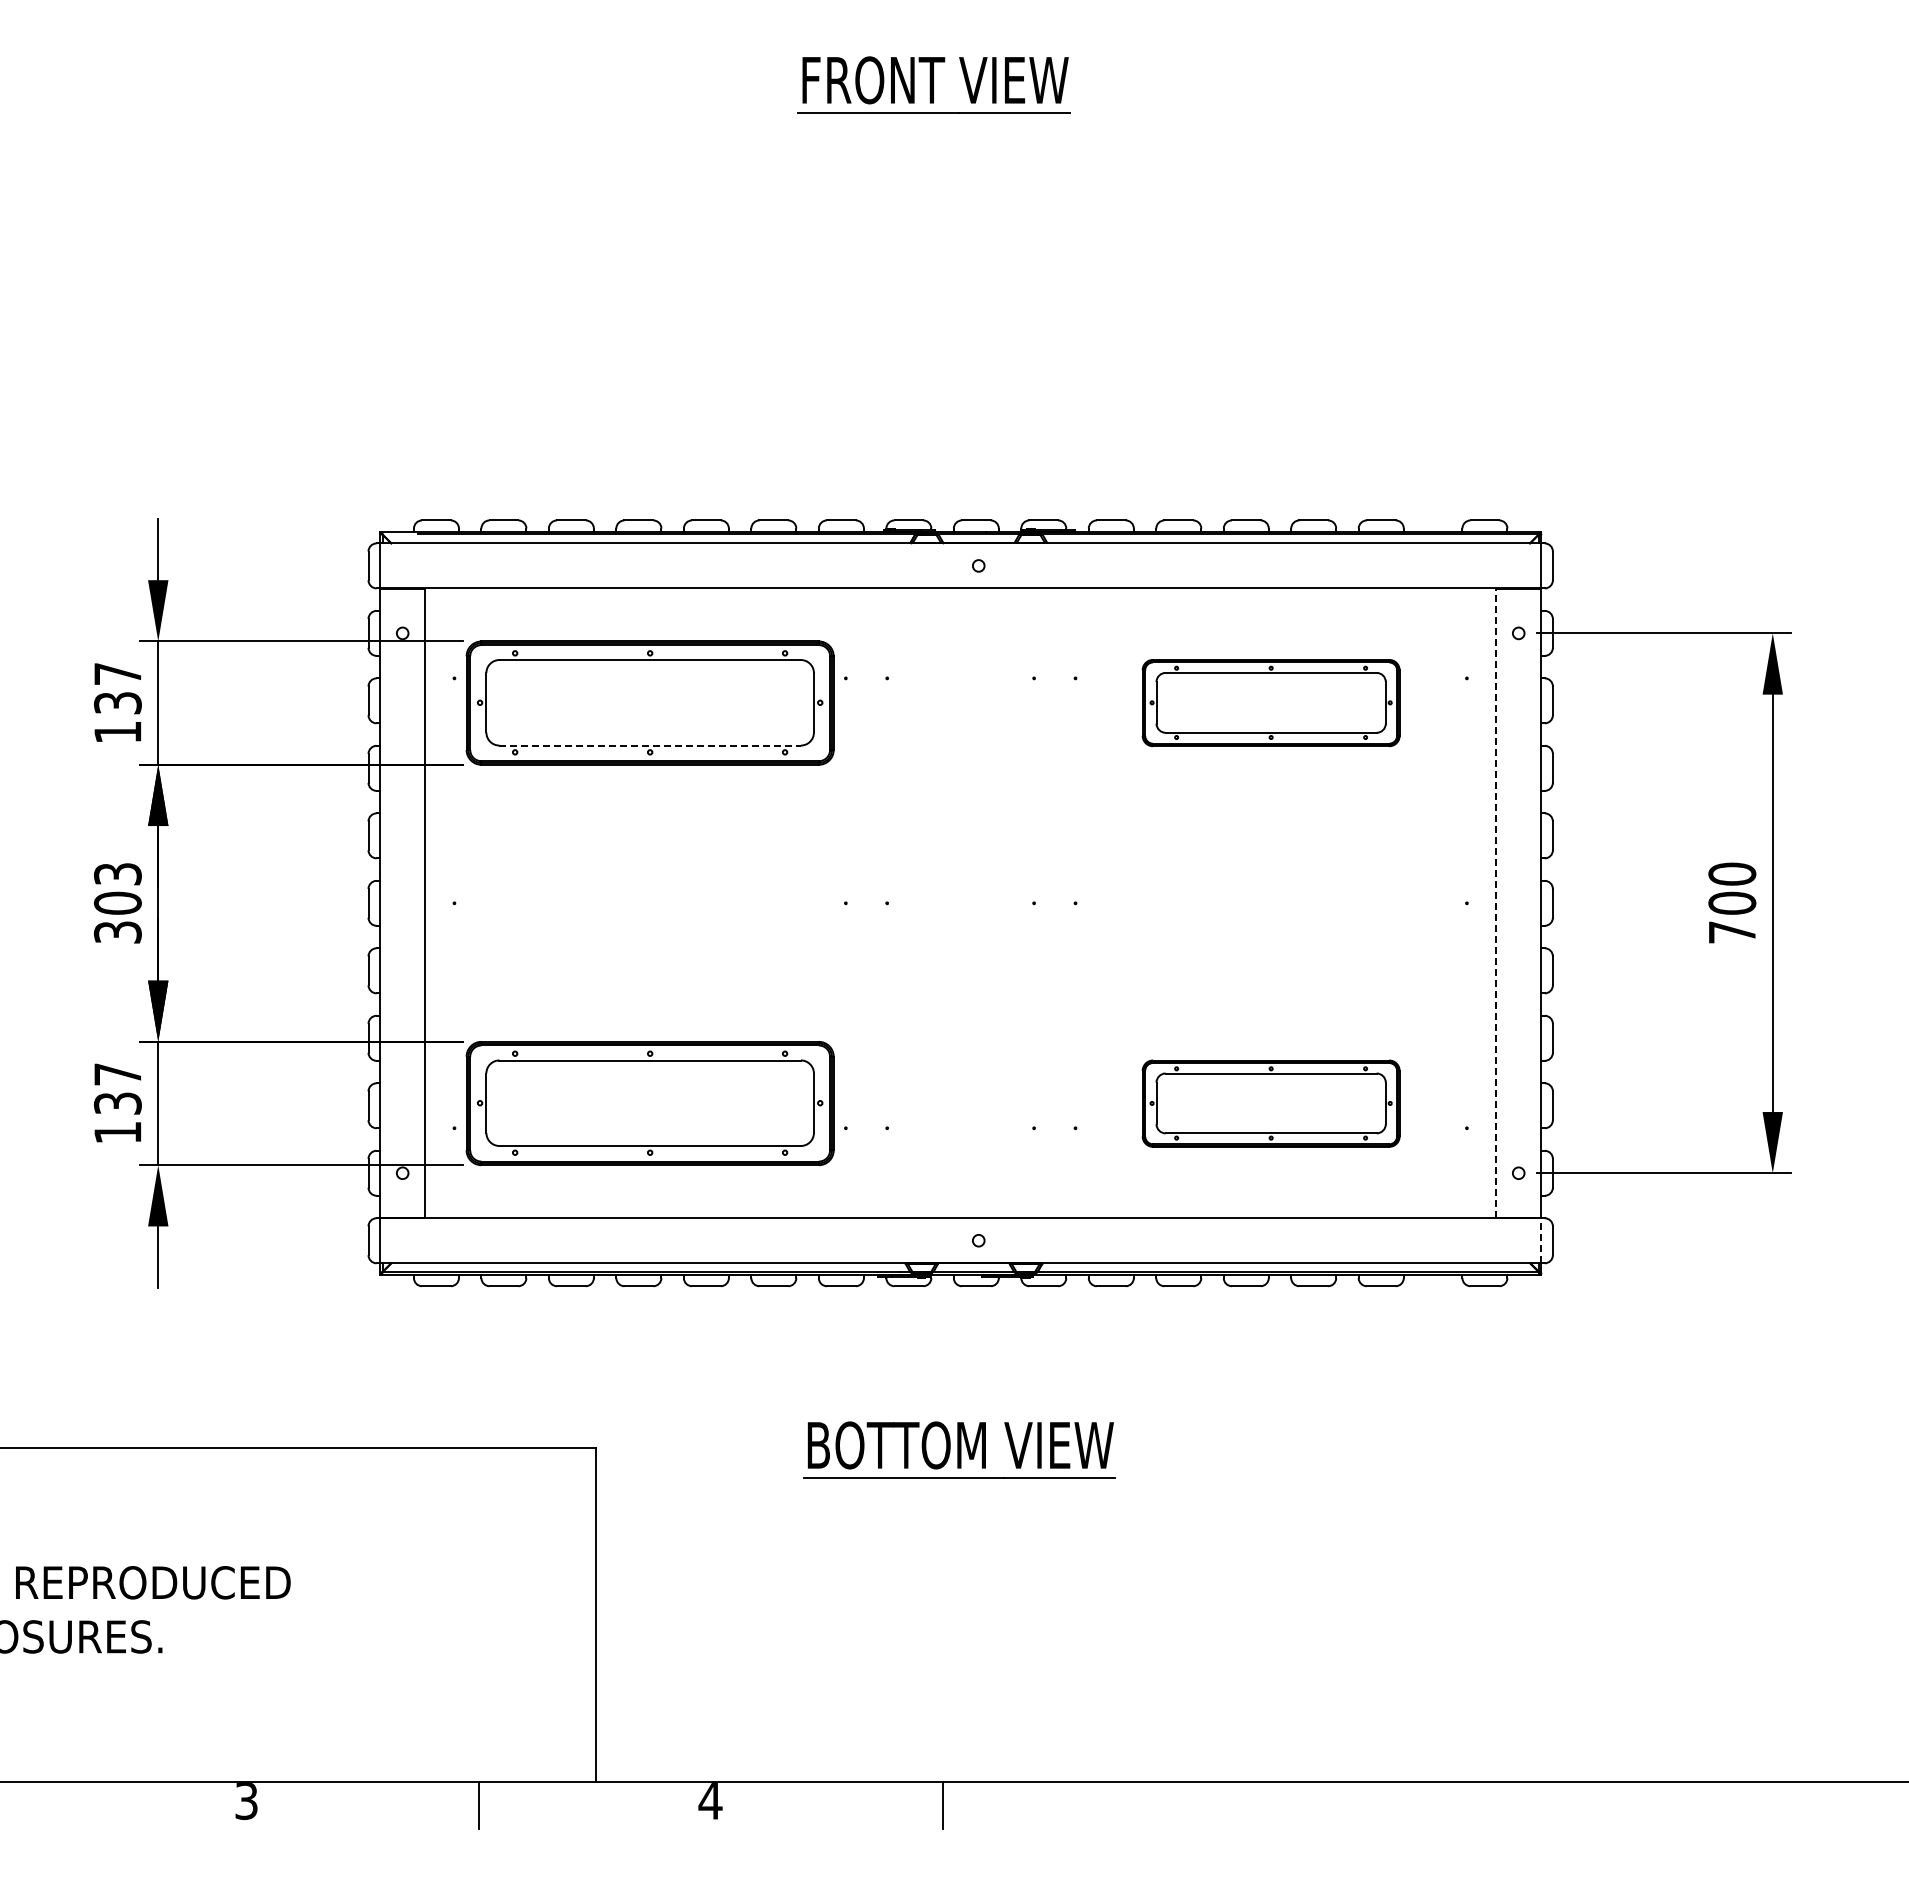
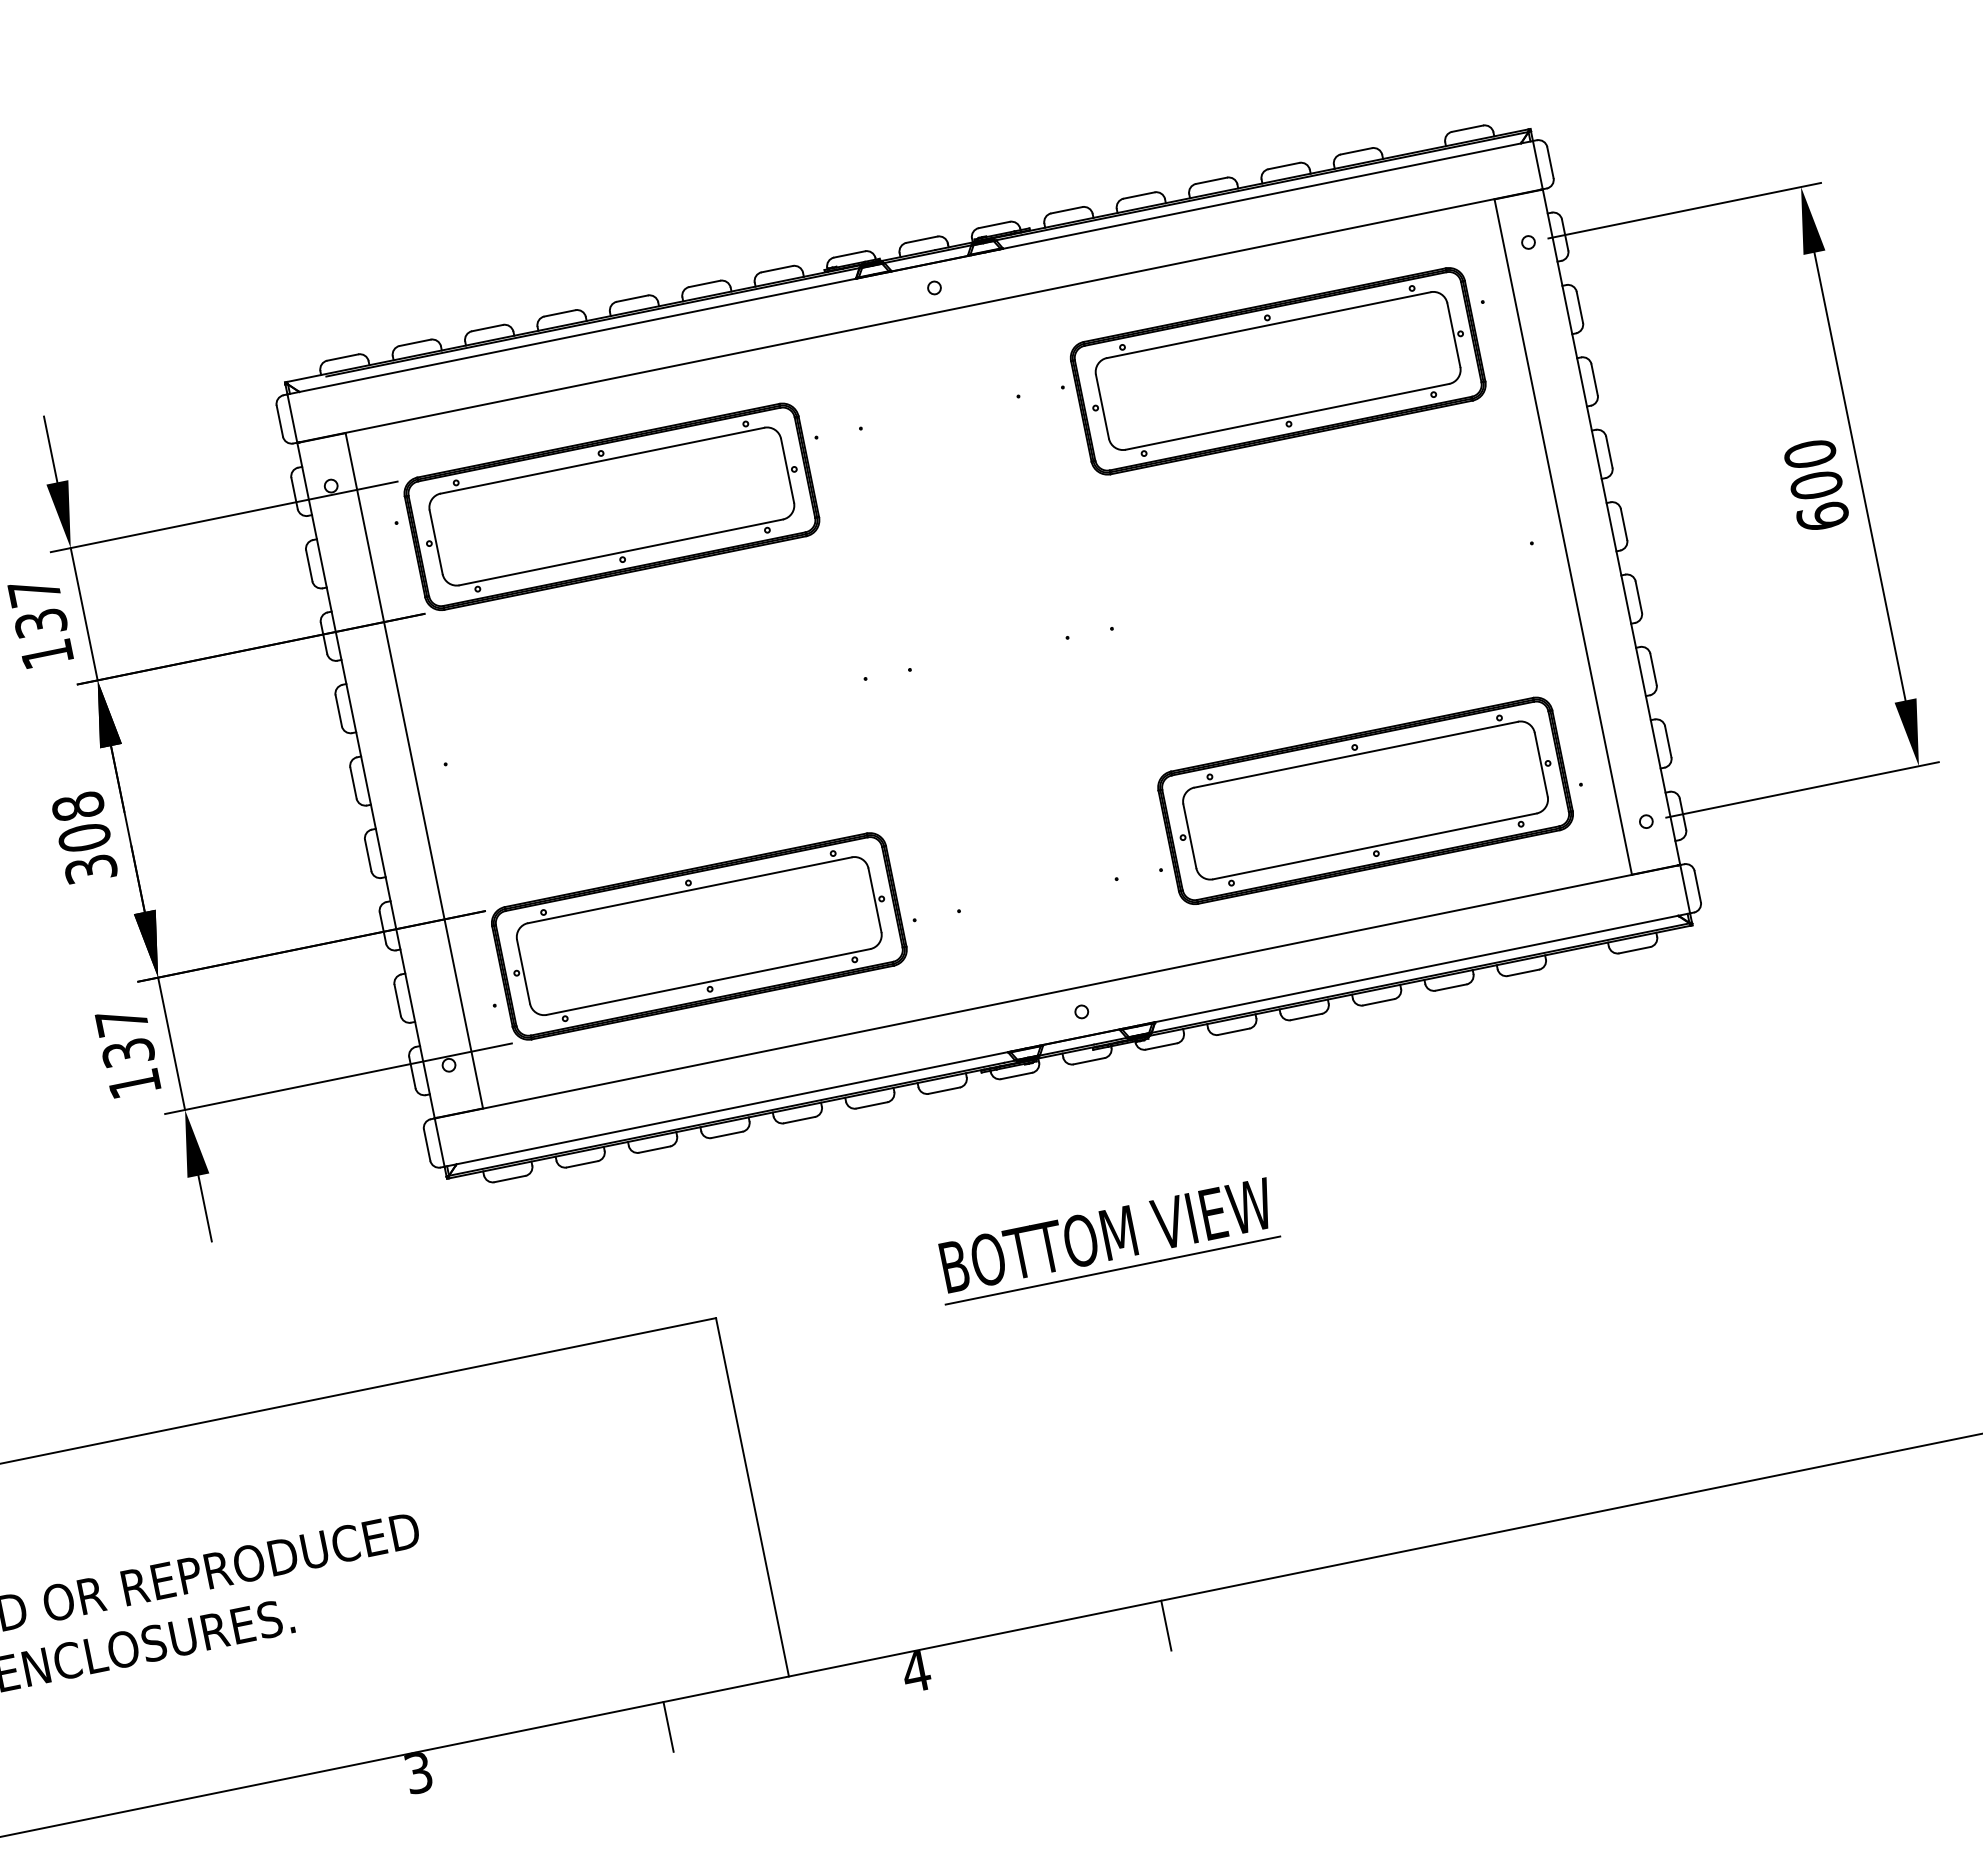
part: (1270, 702) -> (1277, 370), size x1.43
line: (650, 745) -> (621, 552), dashed -> solid
text: (117, 873) -> (77, 805), 303 -> 308
line: (1496, 903) -> (1563, 537), dashed -> solid
text: (1732, 931) -> (1822, 515), 700 -> 600
part: (1270, 1103) -> (1364, 801), size x1.43
line: (1541, 1240) -> (1685, 888), dashed -> solid

